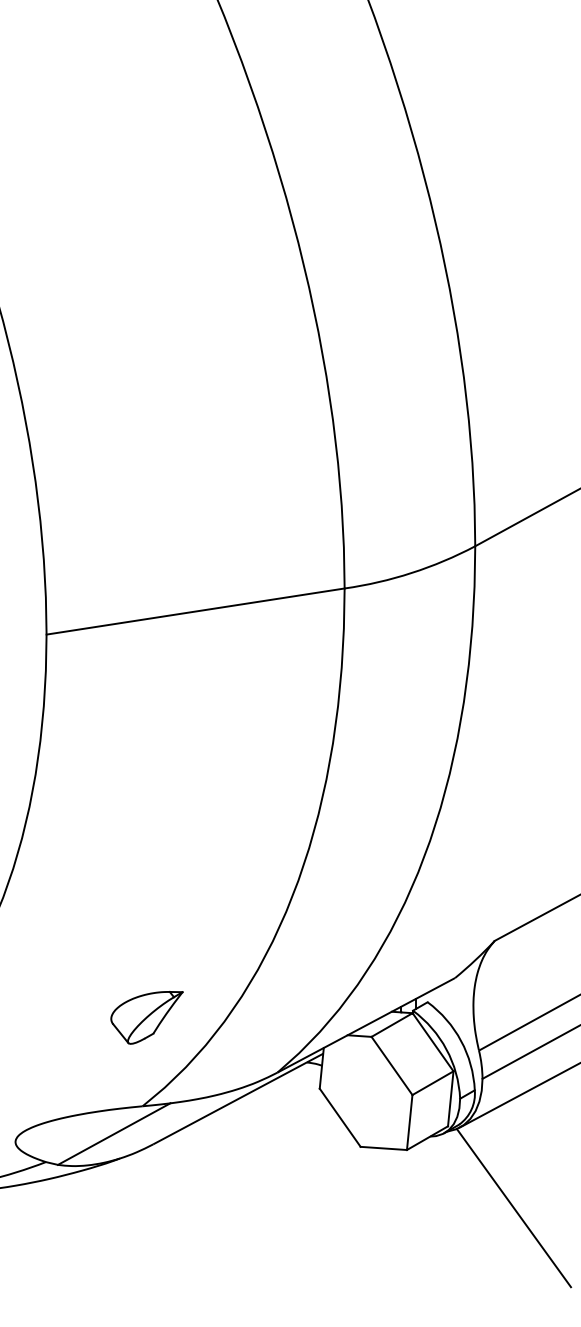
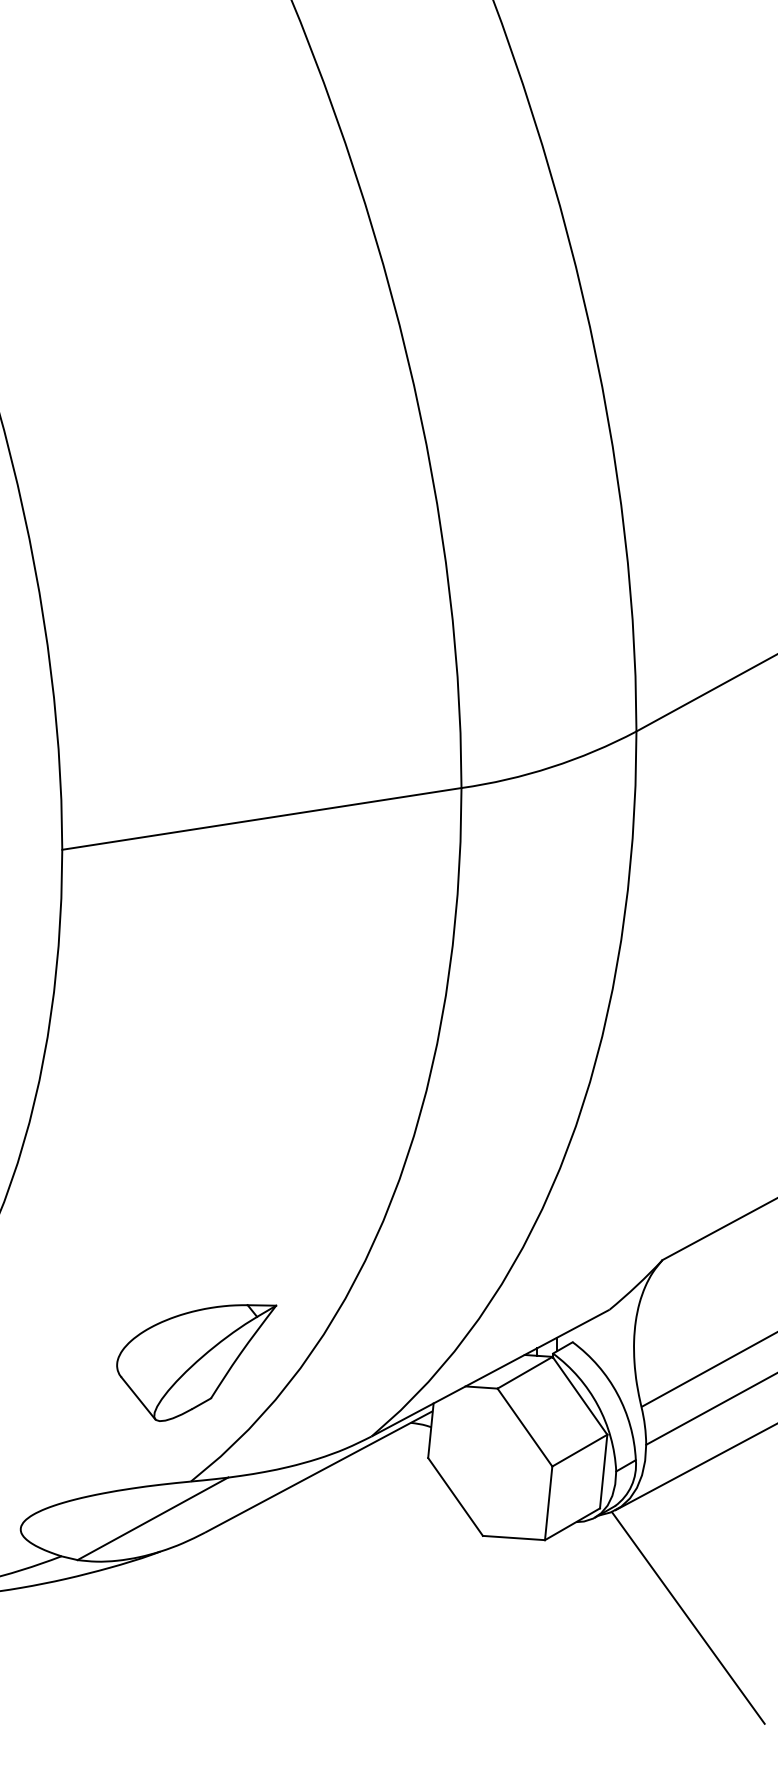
part: (146, 1017) -> (196, 1362), size x1.67

